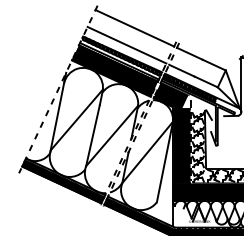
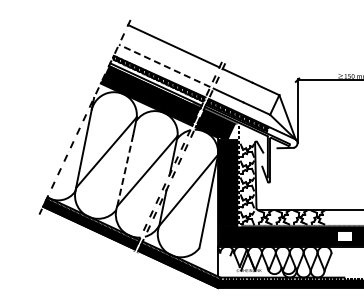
line: (126, 44) -> (164, 65), solid -> dashed
line: (93, 135) -> (125, 170), solid -> dashed

